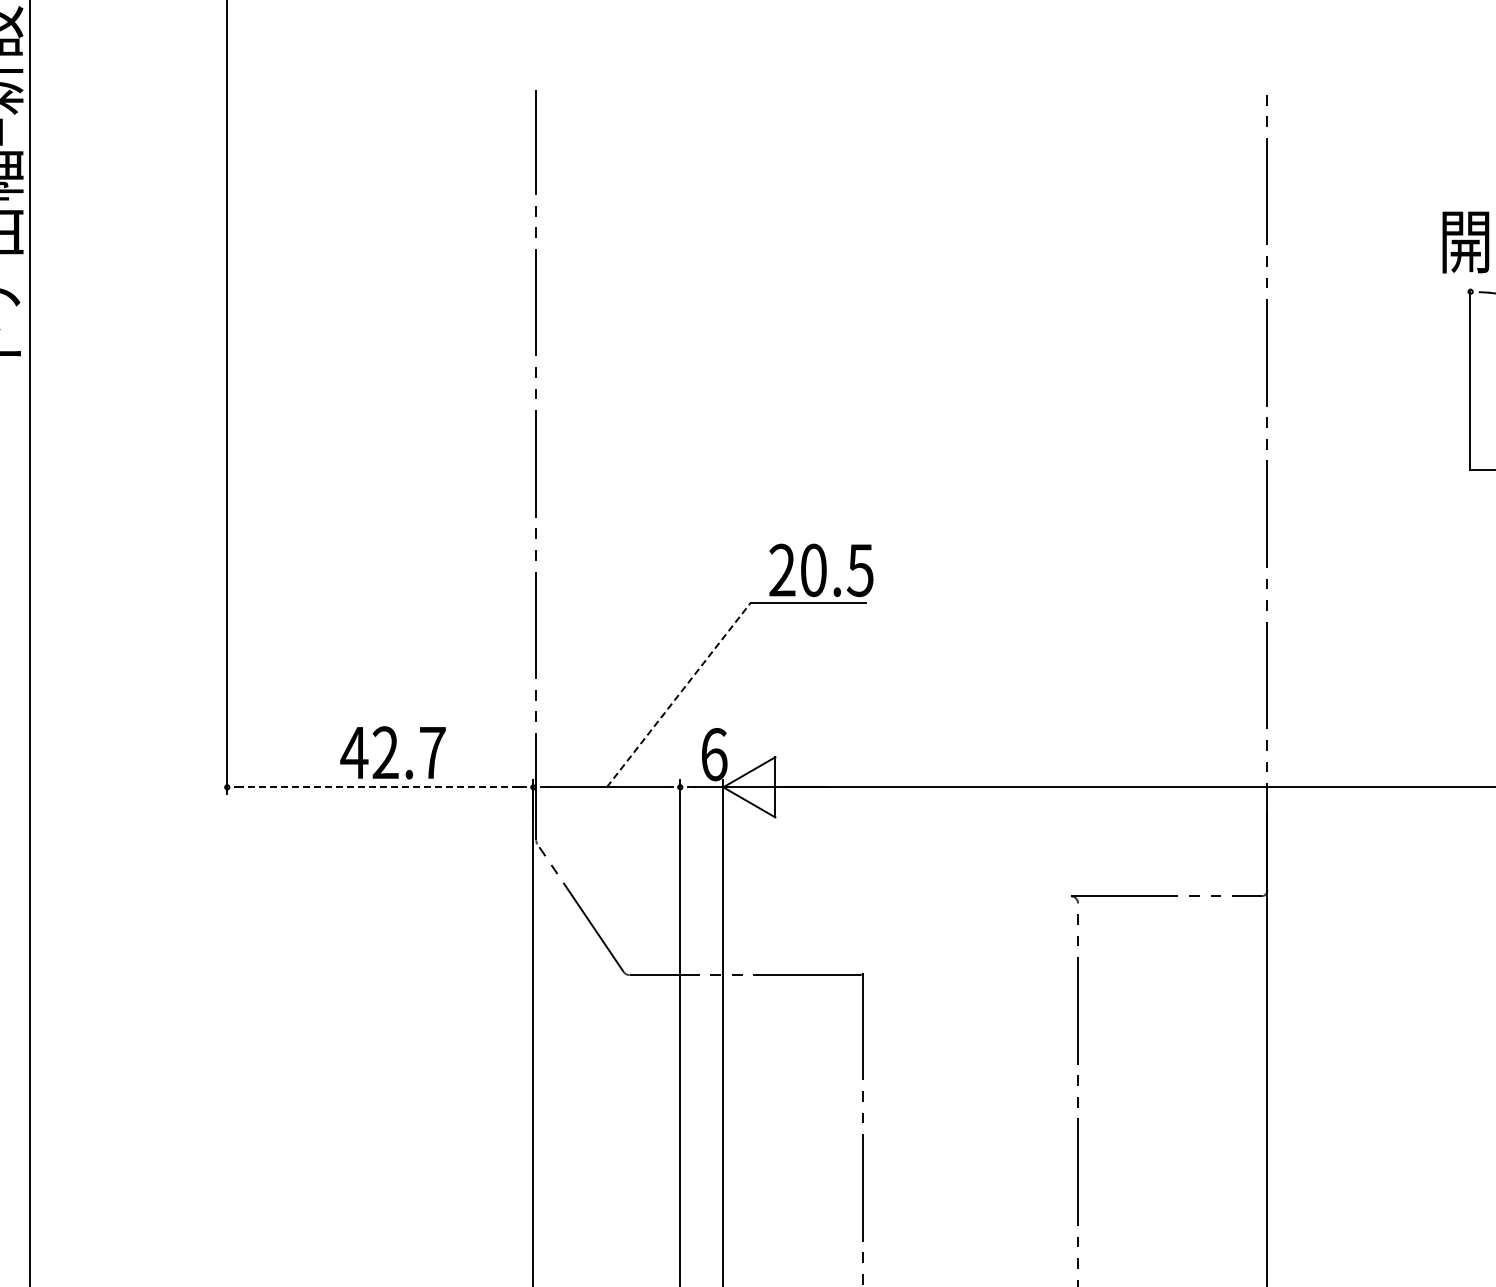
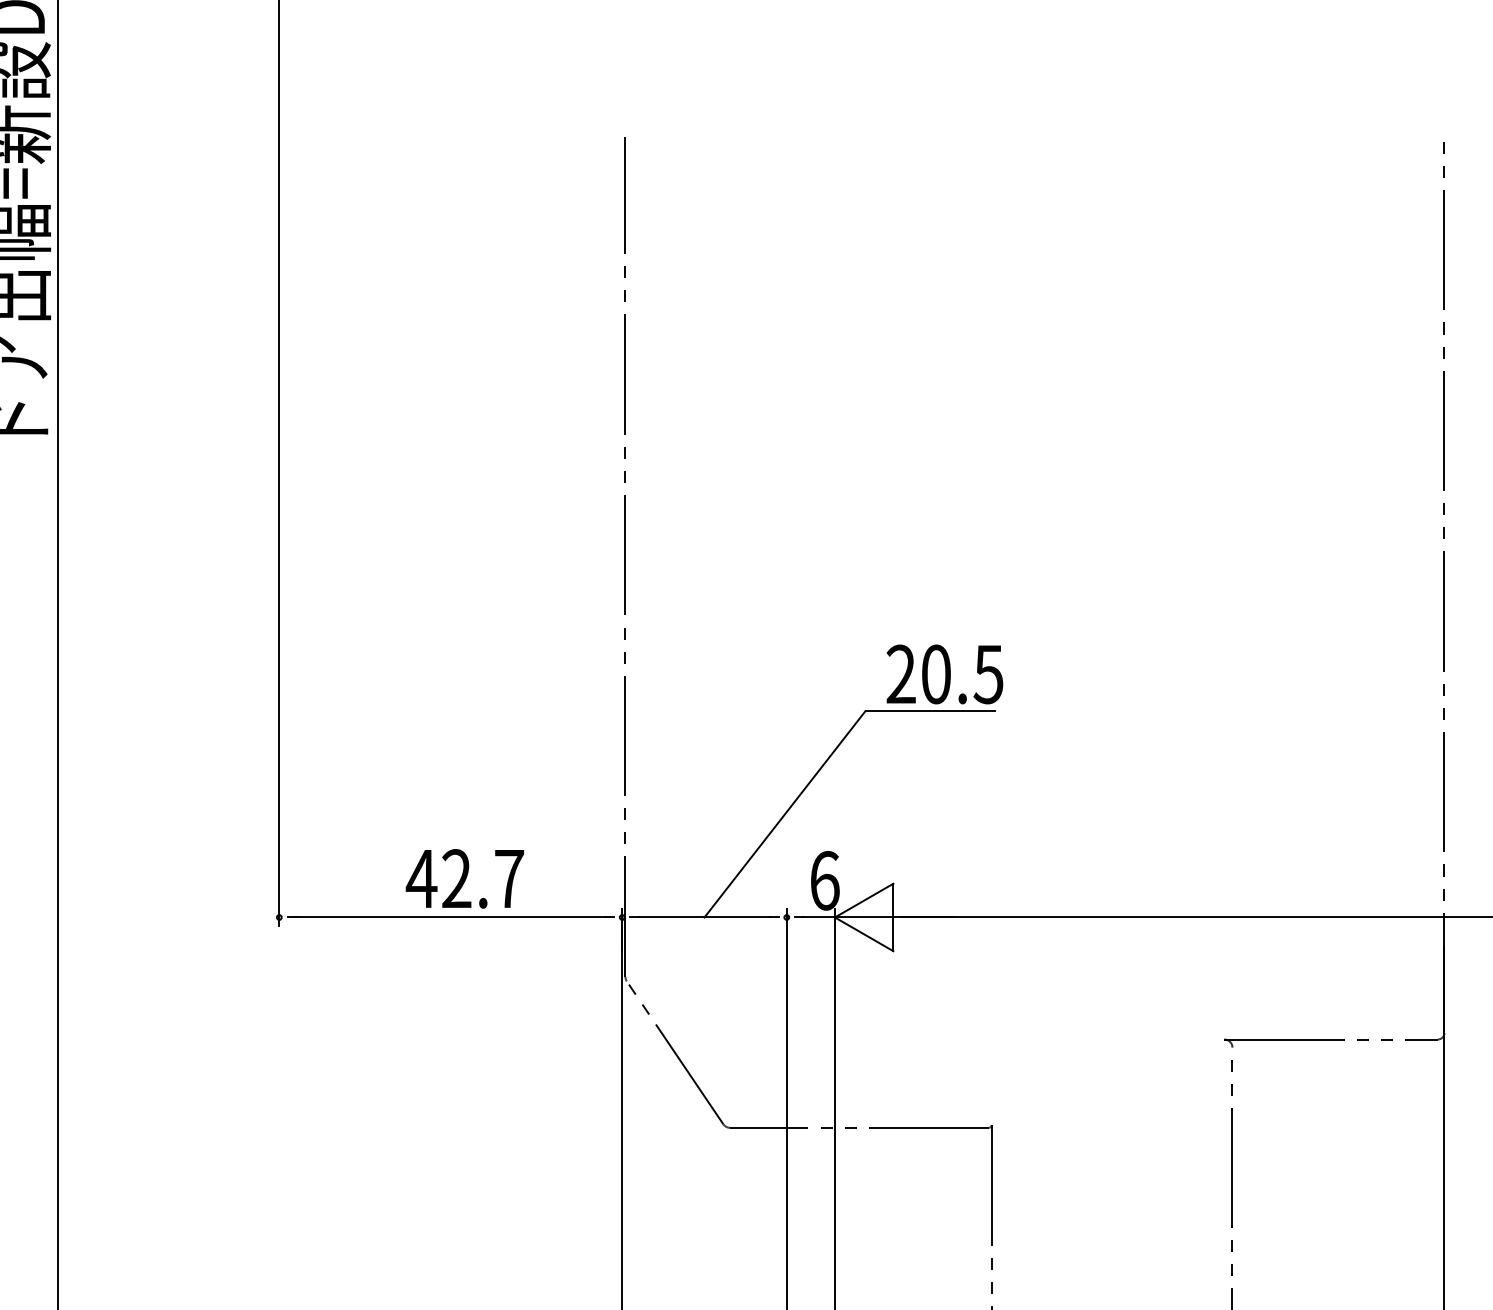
line: (678, 695) -> (784, 814), dashed -> solid
line: (379, 787) -> (449, 917), dashed -> solid

